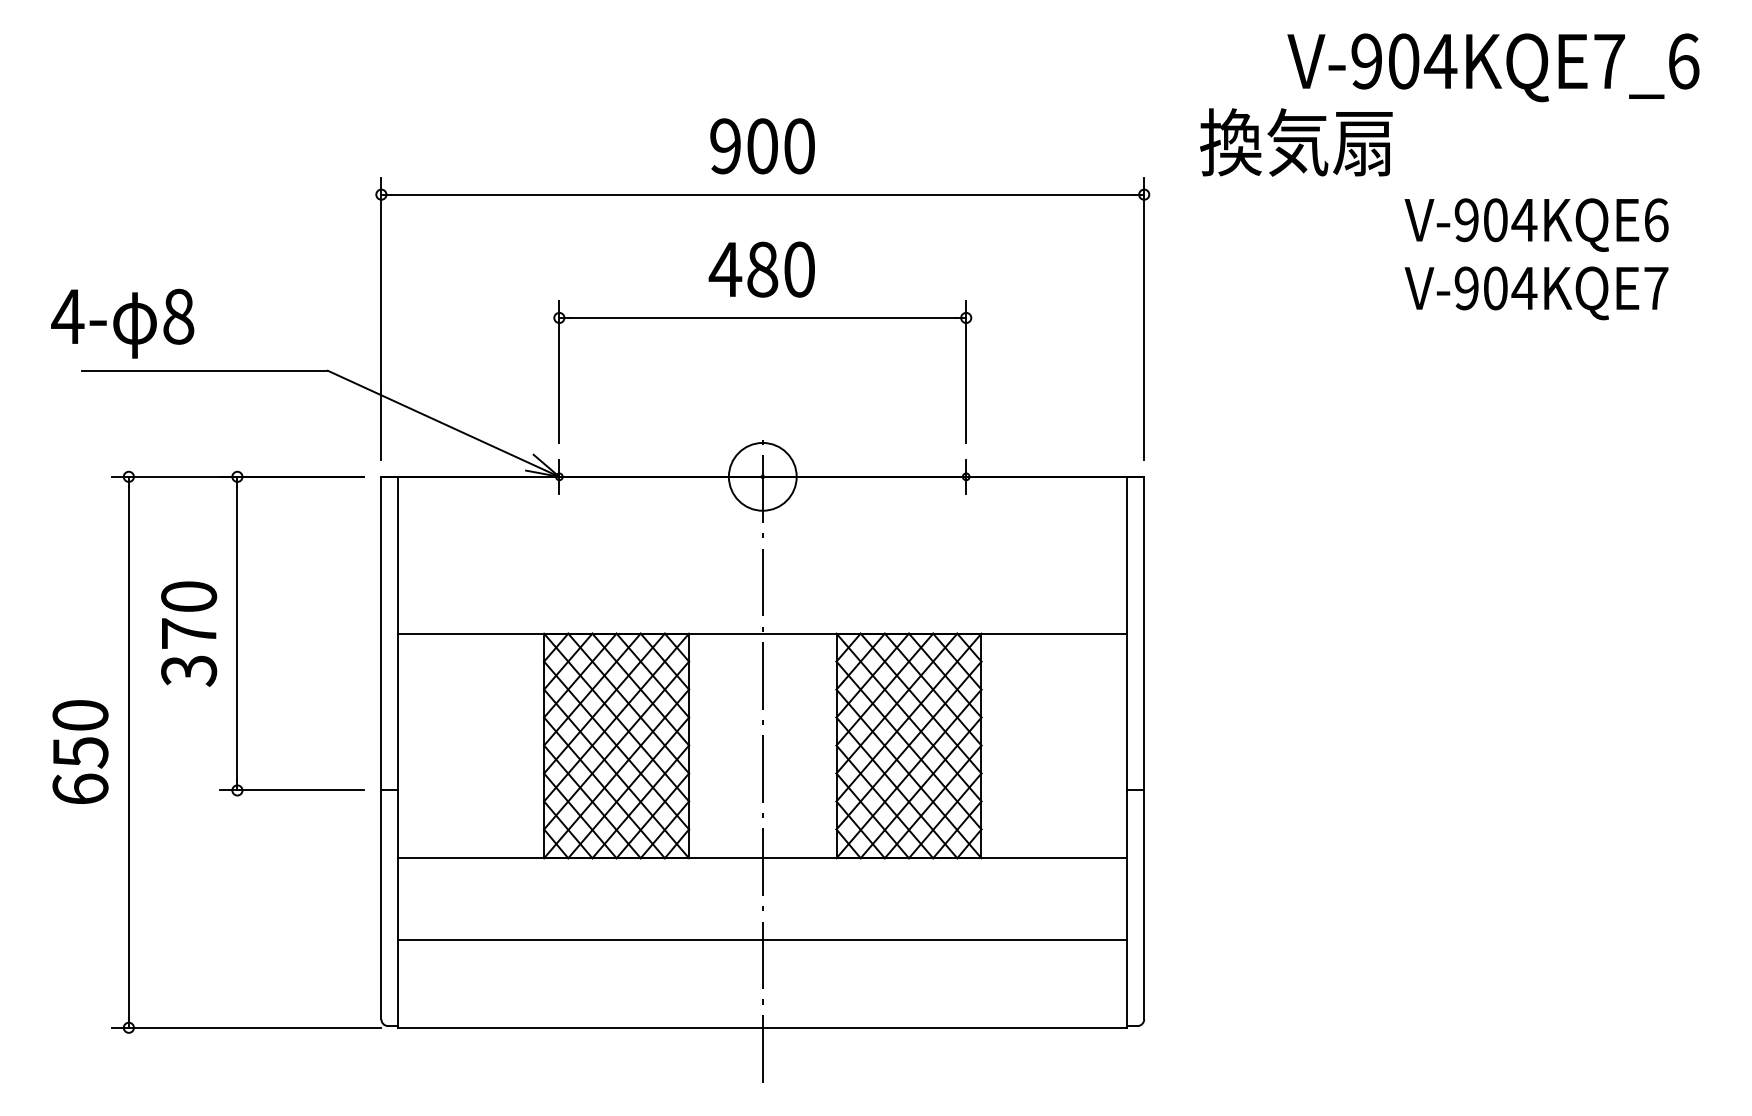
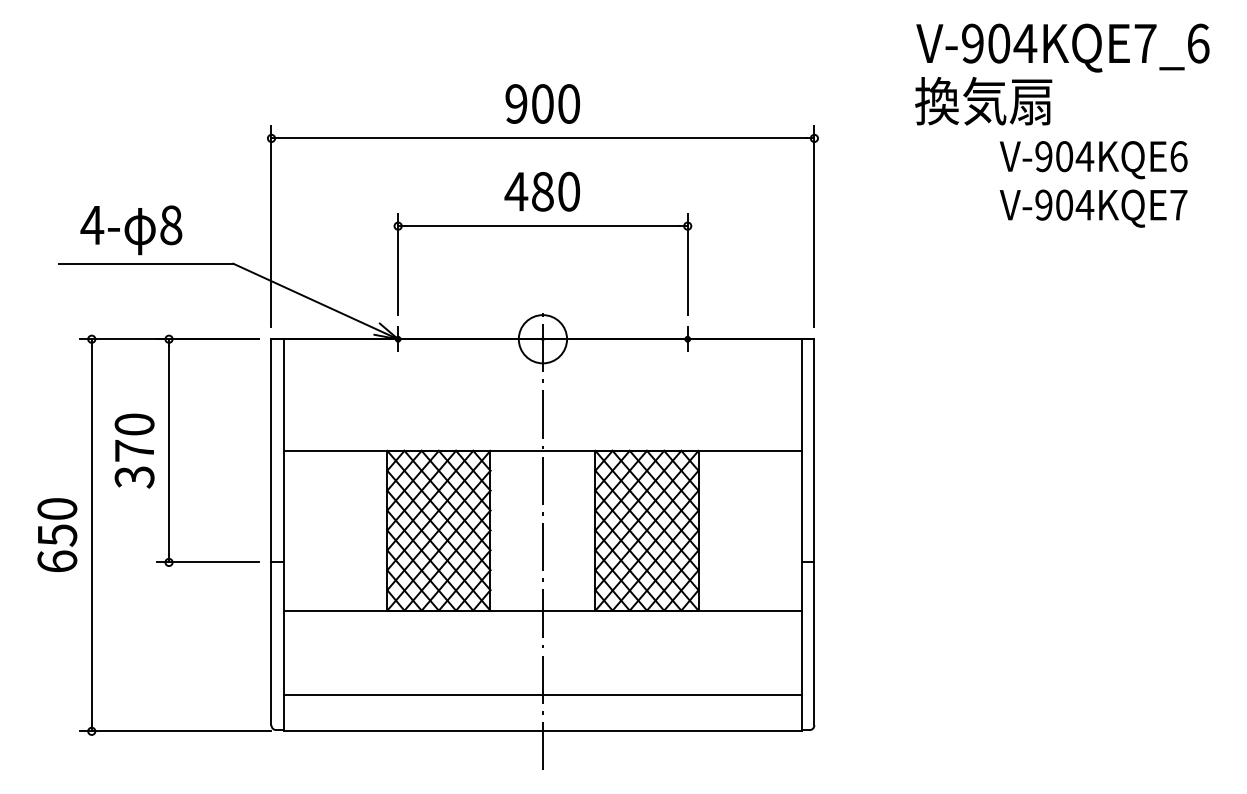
text: (1296, 142) -> (983, 101), moved
text: (122, 324) -> (131, 230), moved
line: (762, 940) -> (542, 695), moved

